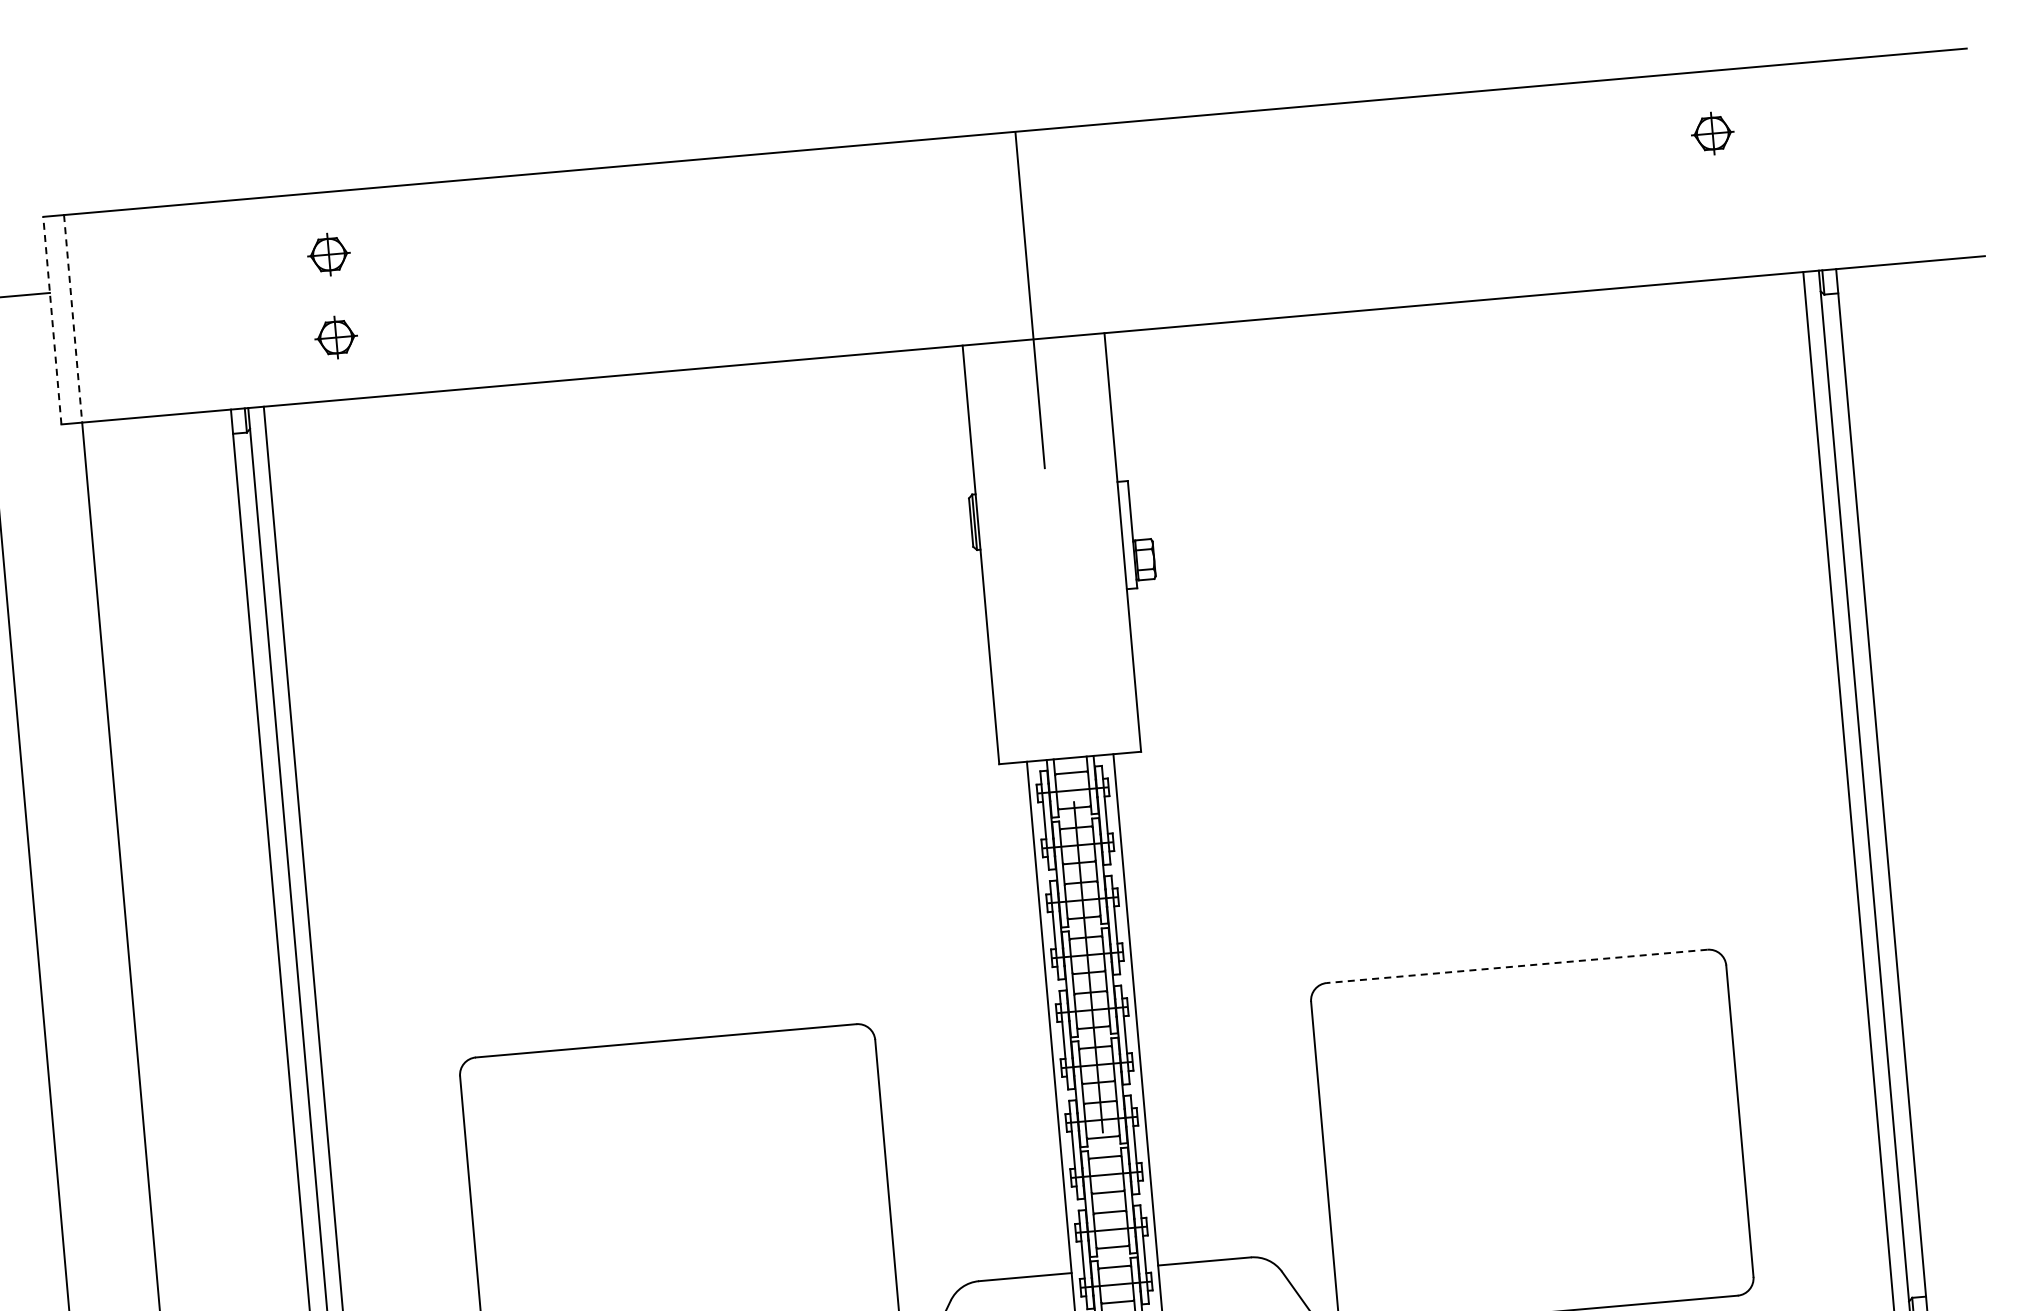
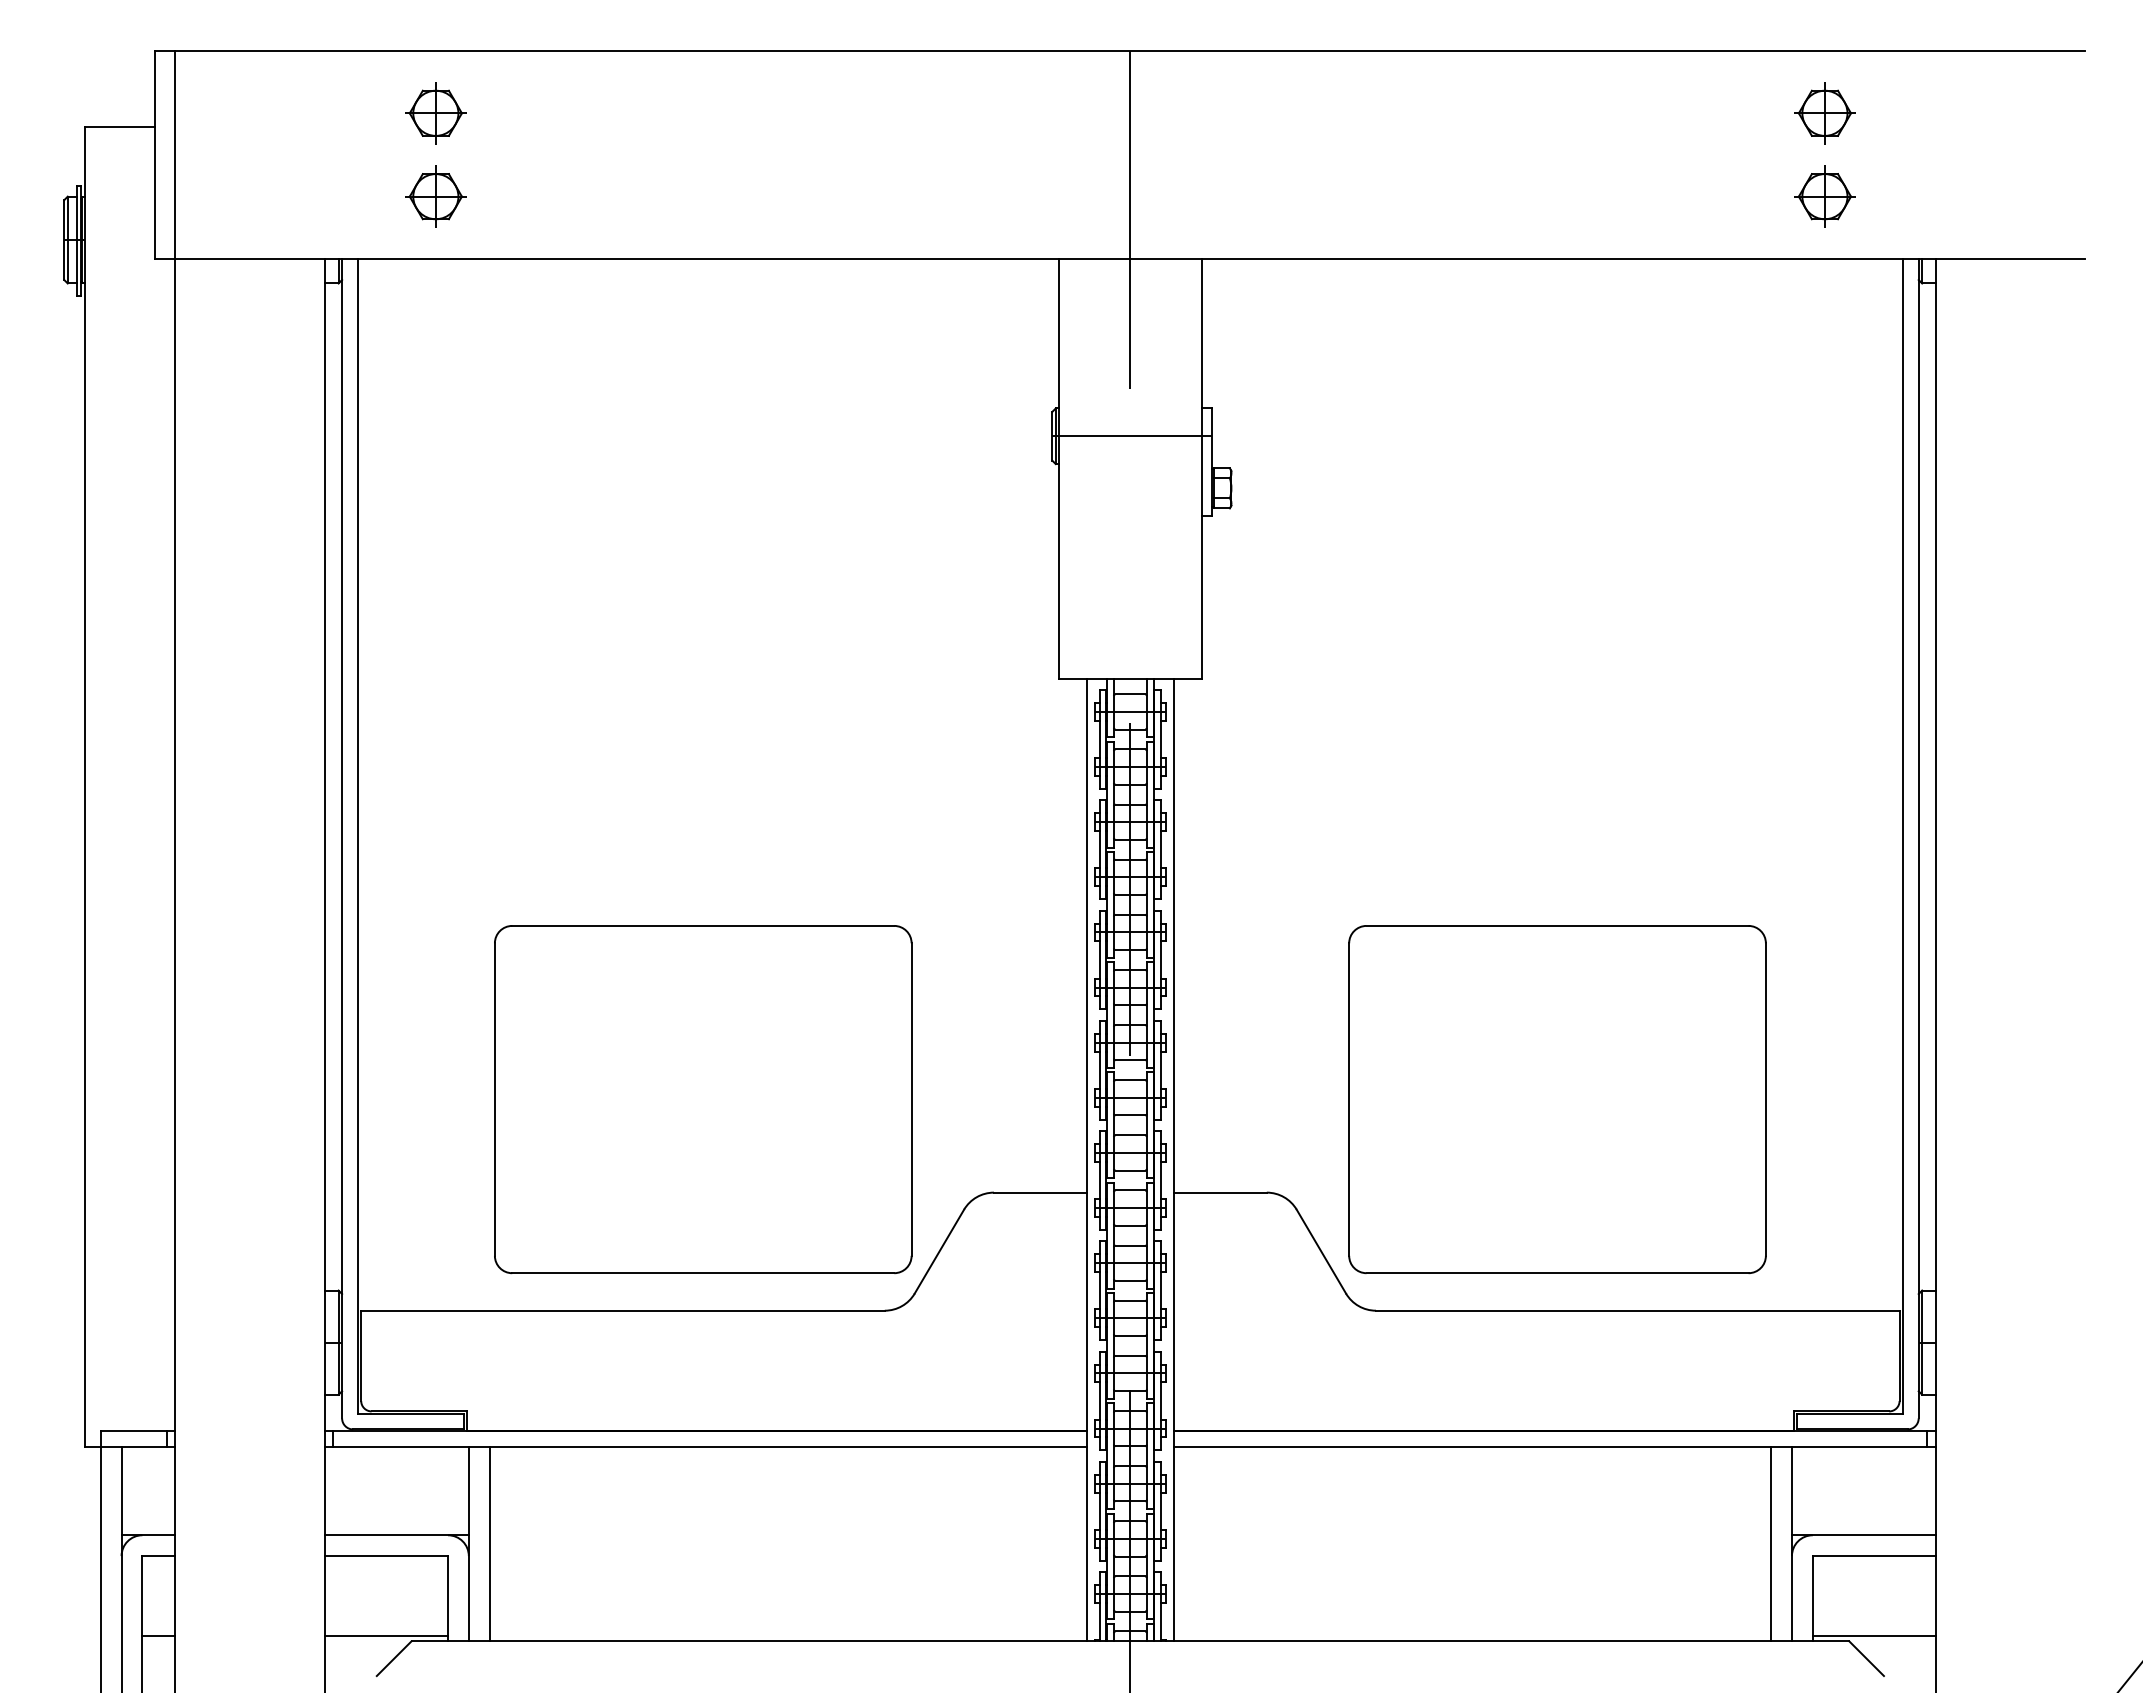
part: (1712, 133) -> (1824, 113), size x1.43
part: (1719, 216) -> (1824, 196), added
part: (328, 254) -> (435, 113), size x1.43
line: (73, 319) -> (175, 155), dashed -> solid
line: (52, 320) -> (154, 154), dashed -> solid
part: (335, 337) -> (435, 196), size x1.43
line: (1051, 515) -> (1132, 436), added
line: (1517, 965) -> (1557, 925), dashed -> solid

